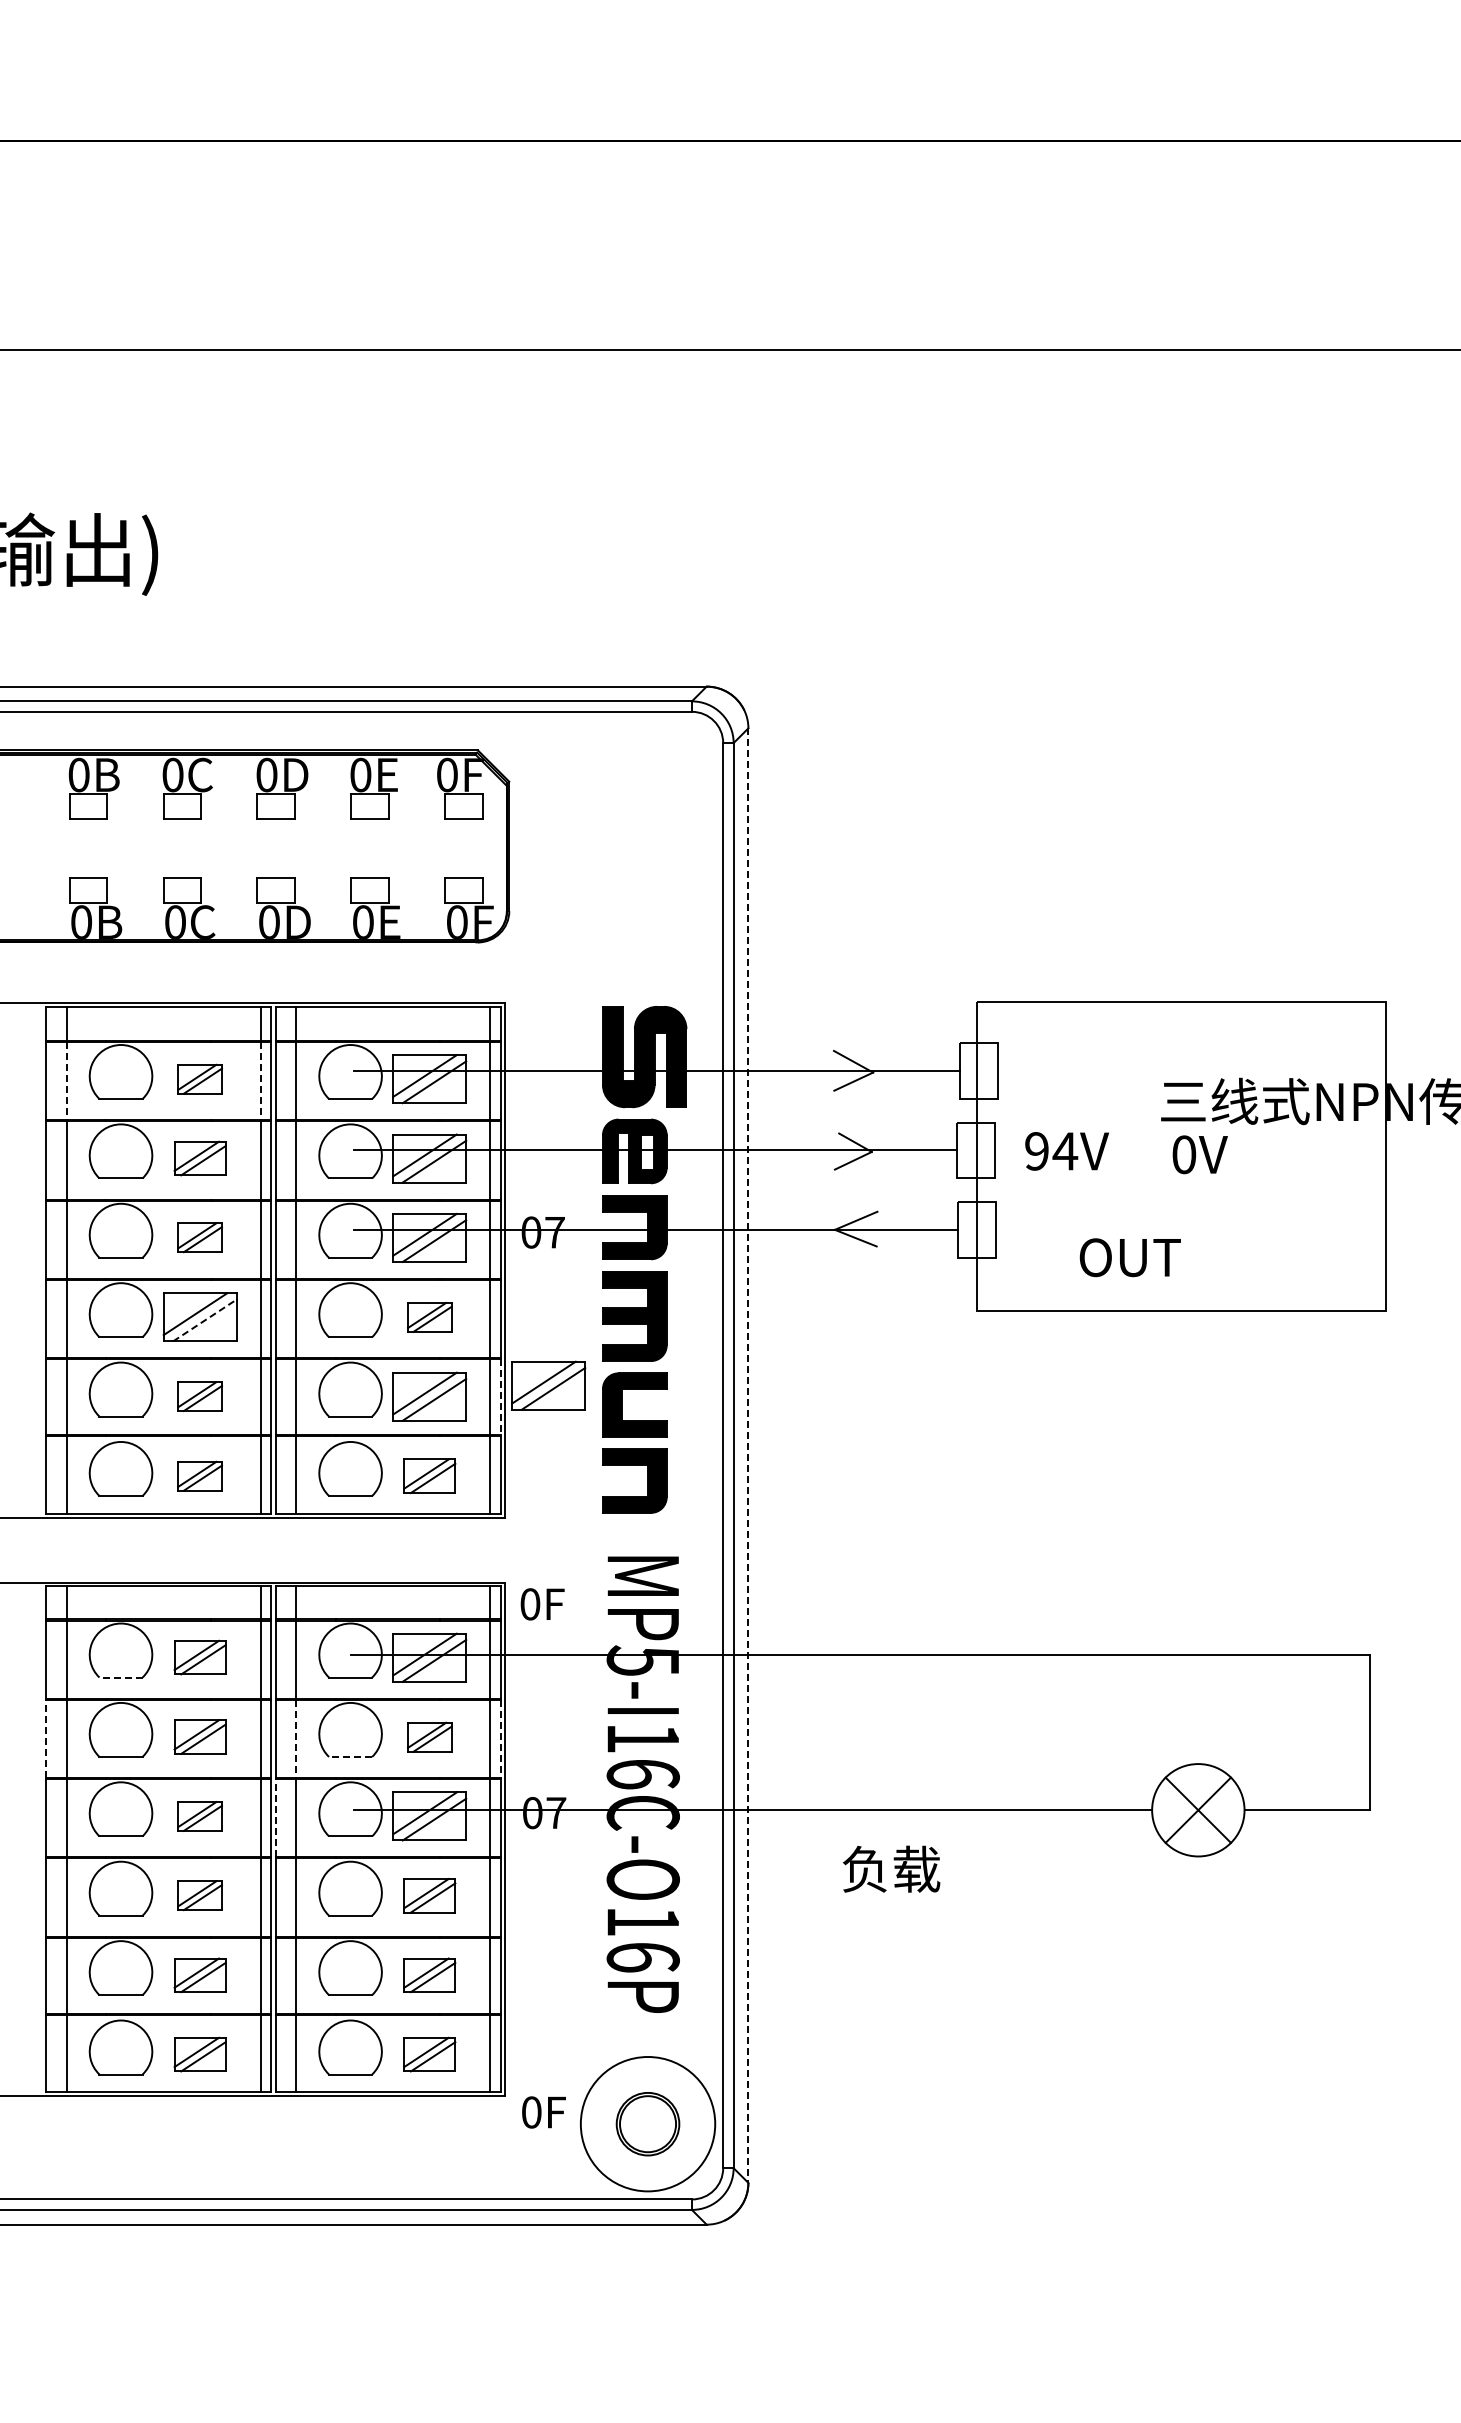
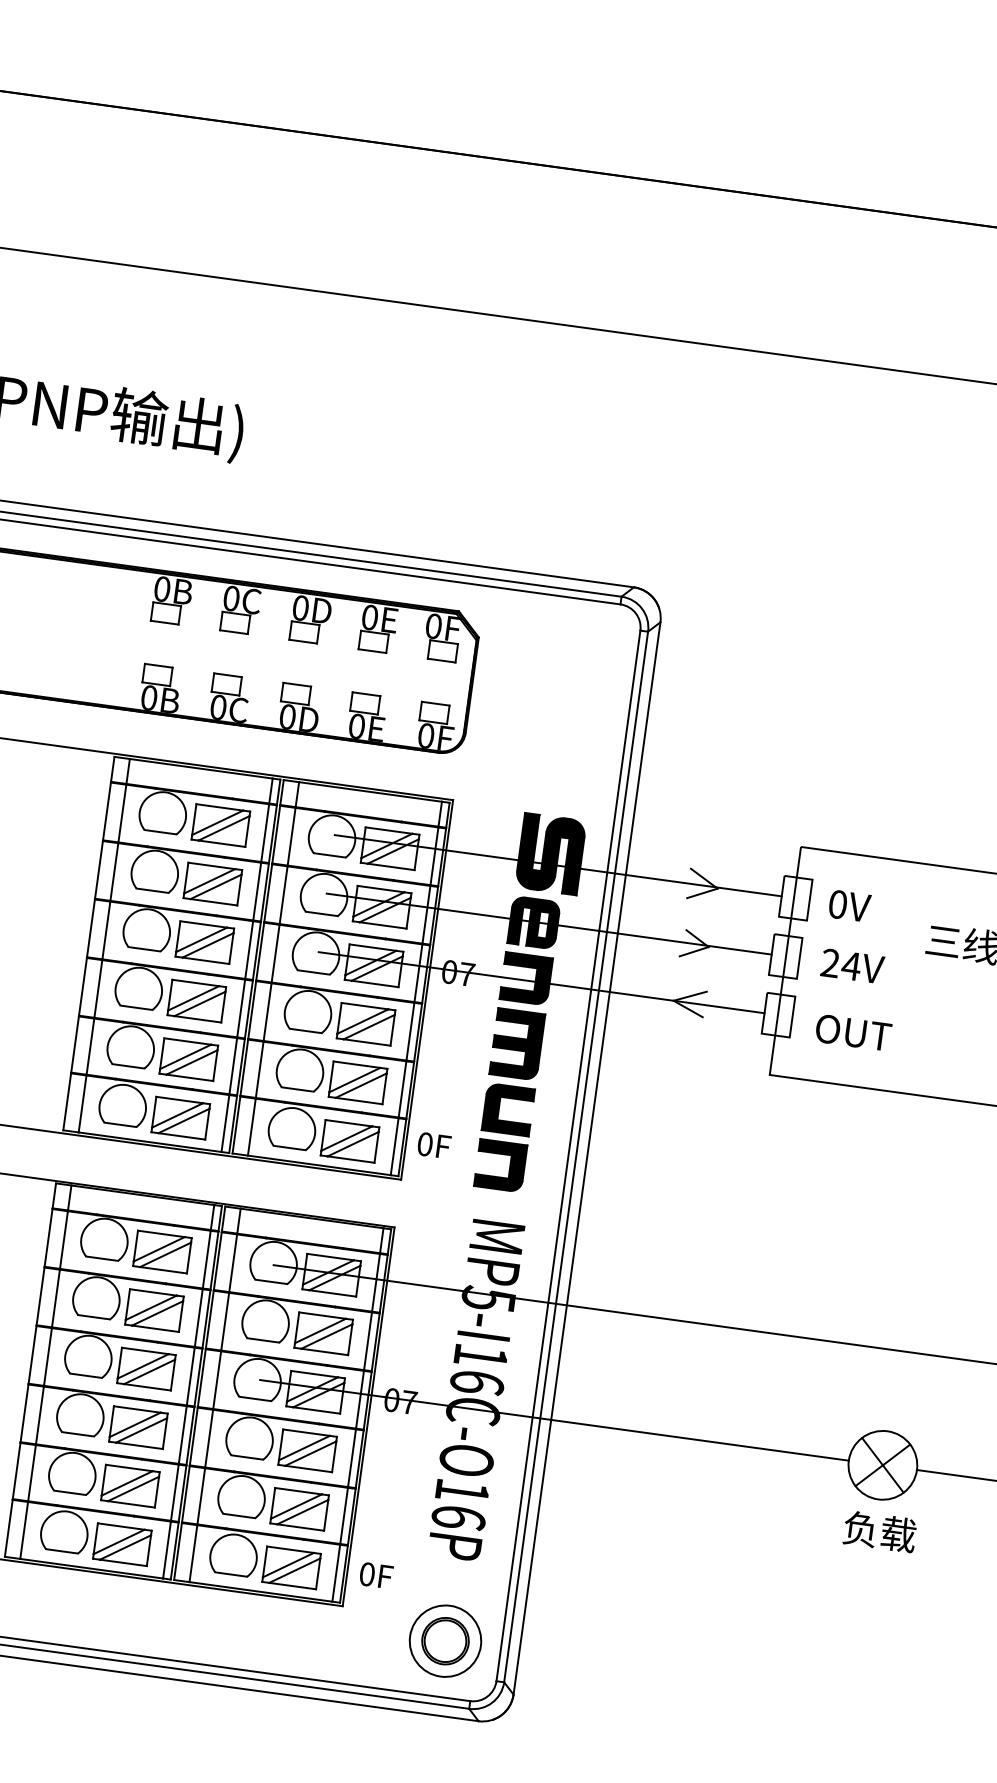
part: (199, 1079) -> (220, 825), size x1.67
line: (66, 1081) -> (122, 813), dashed -> solid
line: (260, 1081) -> (265, 833), dashed -> solid
text: (1036, 1151) -> (830, 963), 94V -> 24V
text: (1199, 1154) -> (849, 905), moved
part: (199, 1158) -> (212, 883), size x1.43
part: (199, 1237) -> (204, 942), size x1.67
text: (1129, 1257) -> (852, 1032), moved
part: (429, 1317) -> (365, 1024), size x1.67
line: (204, 1320) -> (199, 1003), dashed -> solid
part: (548, 1385) -> (446, 1086), removed
part: (199, 1396) -> (188, 1059), size x1.67
line: (500, 1397) -> (410, 1090), dashed -> solid
line: (748, 1456) -> (587, 1159), dashed -> solid
part: (199, 1476) -> (180, 1118), size x1.67
part: (429, 1476) -> (349, 1141), size x1.43
text: (542, 1604) -> (434, 1145), moved
part: (199, 1657) -> (161, 1251), size x1.43
line: (121, 1677) -> (102, 1258), dashed -> solid
part: (199, 1736) -> (153, 1310), size x1.43
part: (429, 1737) -> (323, 1334), size x1.67
line: (45, 1738) -> (40, 1296), dashed -> solid
line: (296, 1739) -> (225, 1322), dashed -> solid
line: (500, 1739) -> (375, 1342), dashed -> solid
line: (350, 1756) -> (263, 1340), dashed -> solid
part: (199, 1816) -> (145, 1369), size x1.67
line: (275, 1817) -> (201, 1377), dashed -> solid
text: (891, 1868) -> (880, 1531), moved
part: (199, 1895) -> (137, 1427), size x1.67
part: (429, 1895) -> (307, 1450), size x1.43
part: (199, 1975) -> (129, 1486), size x1.43
part: (429, 1975) -> (299, 1509), size x1.43
part: (199, 2054) -> (121, 1544), size x1.43
part: (429, 2054) -> (291, 1567), size x1.43
text: (543, 2112) -> (375, 1575), moved
circle: (648, 2124) -> (445, 1641), size x0.71

